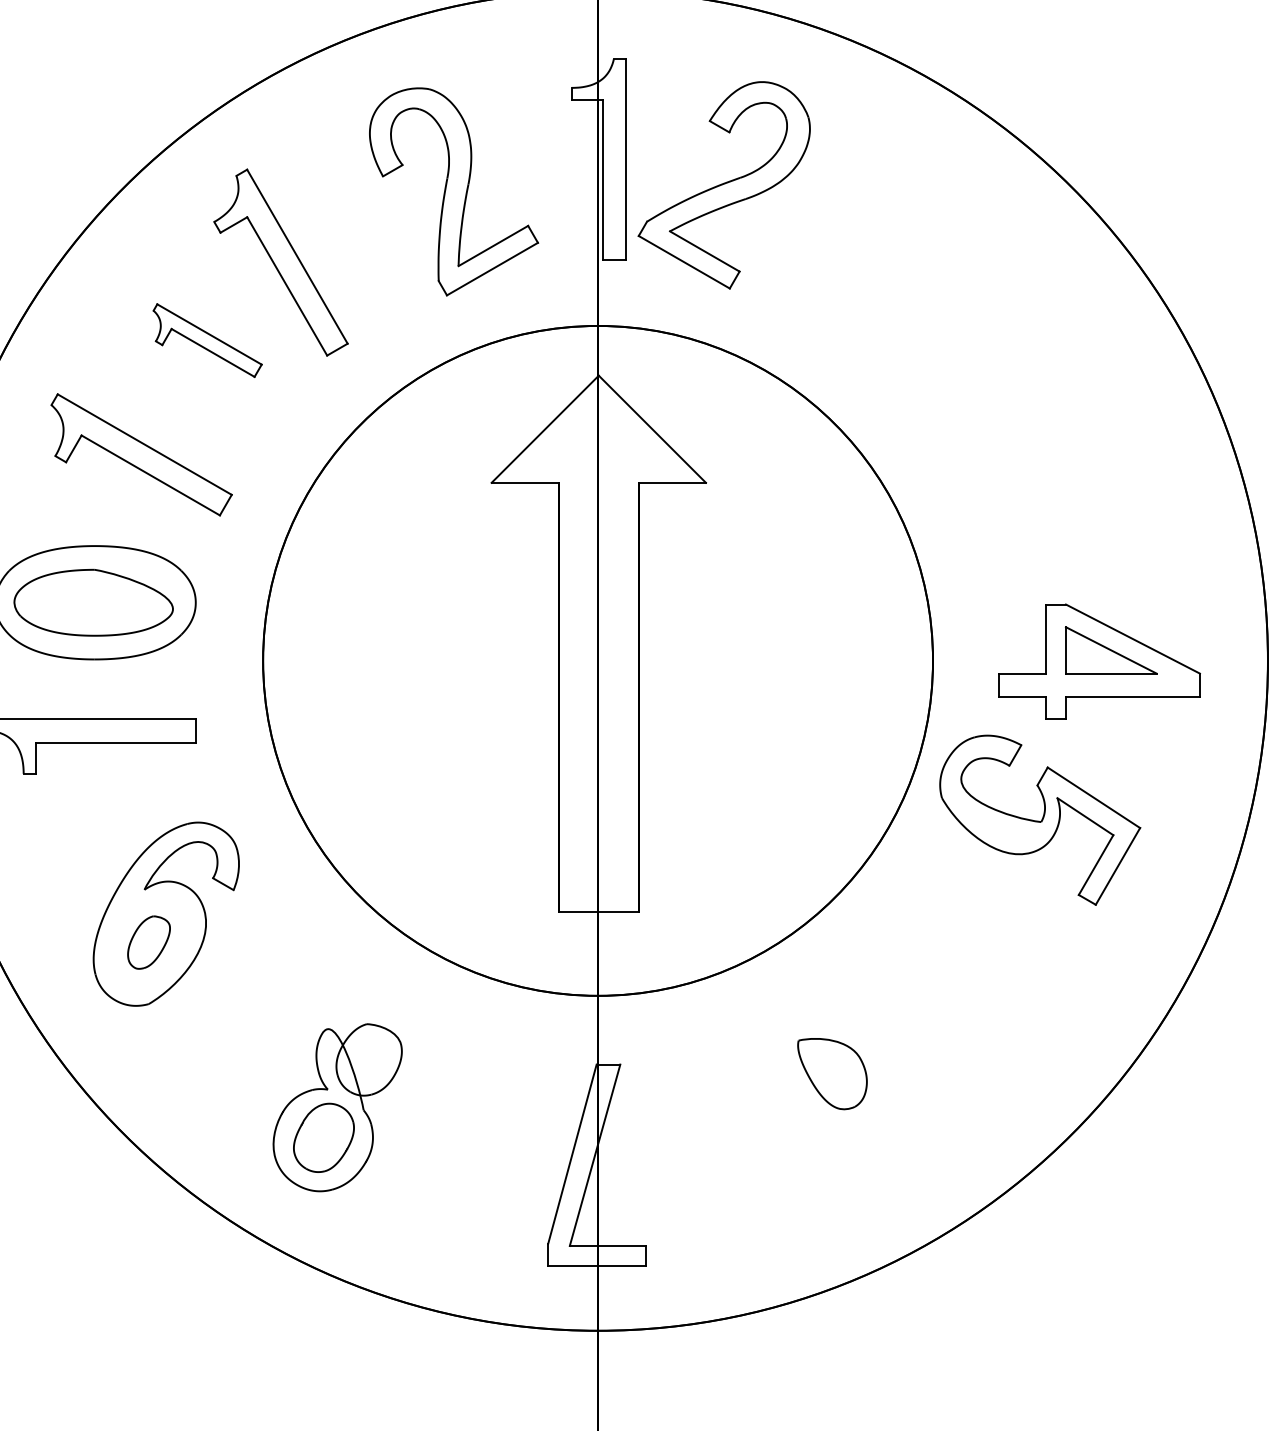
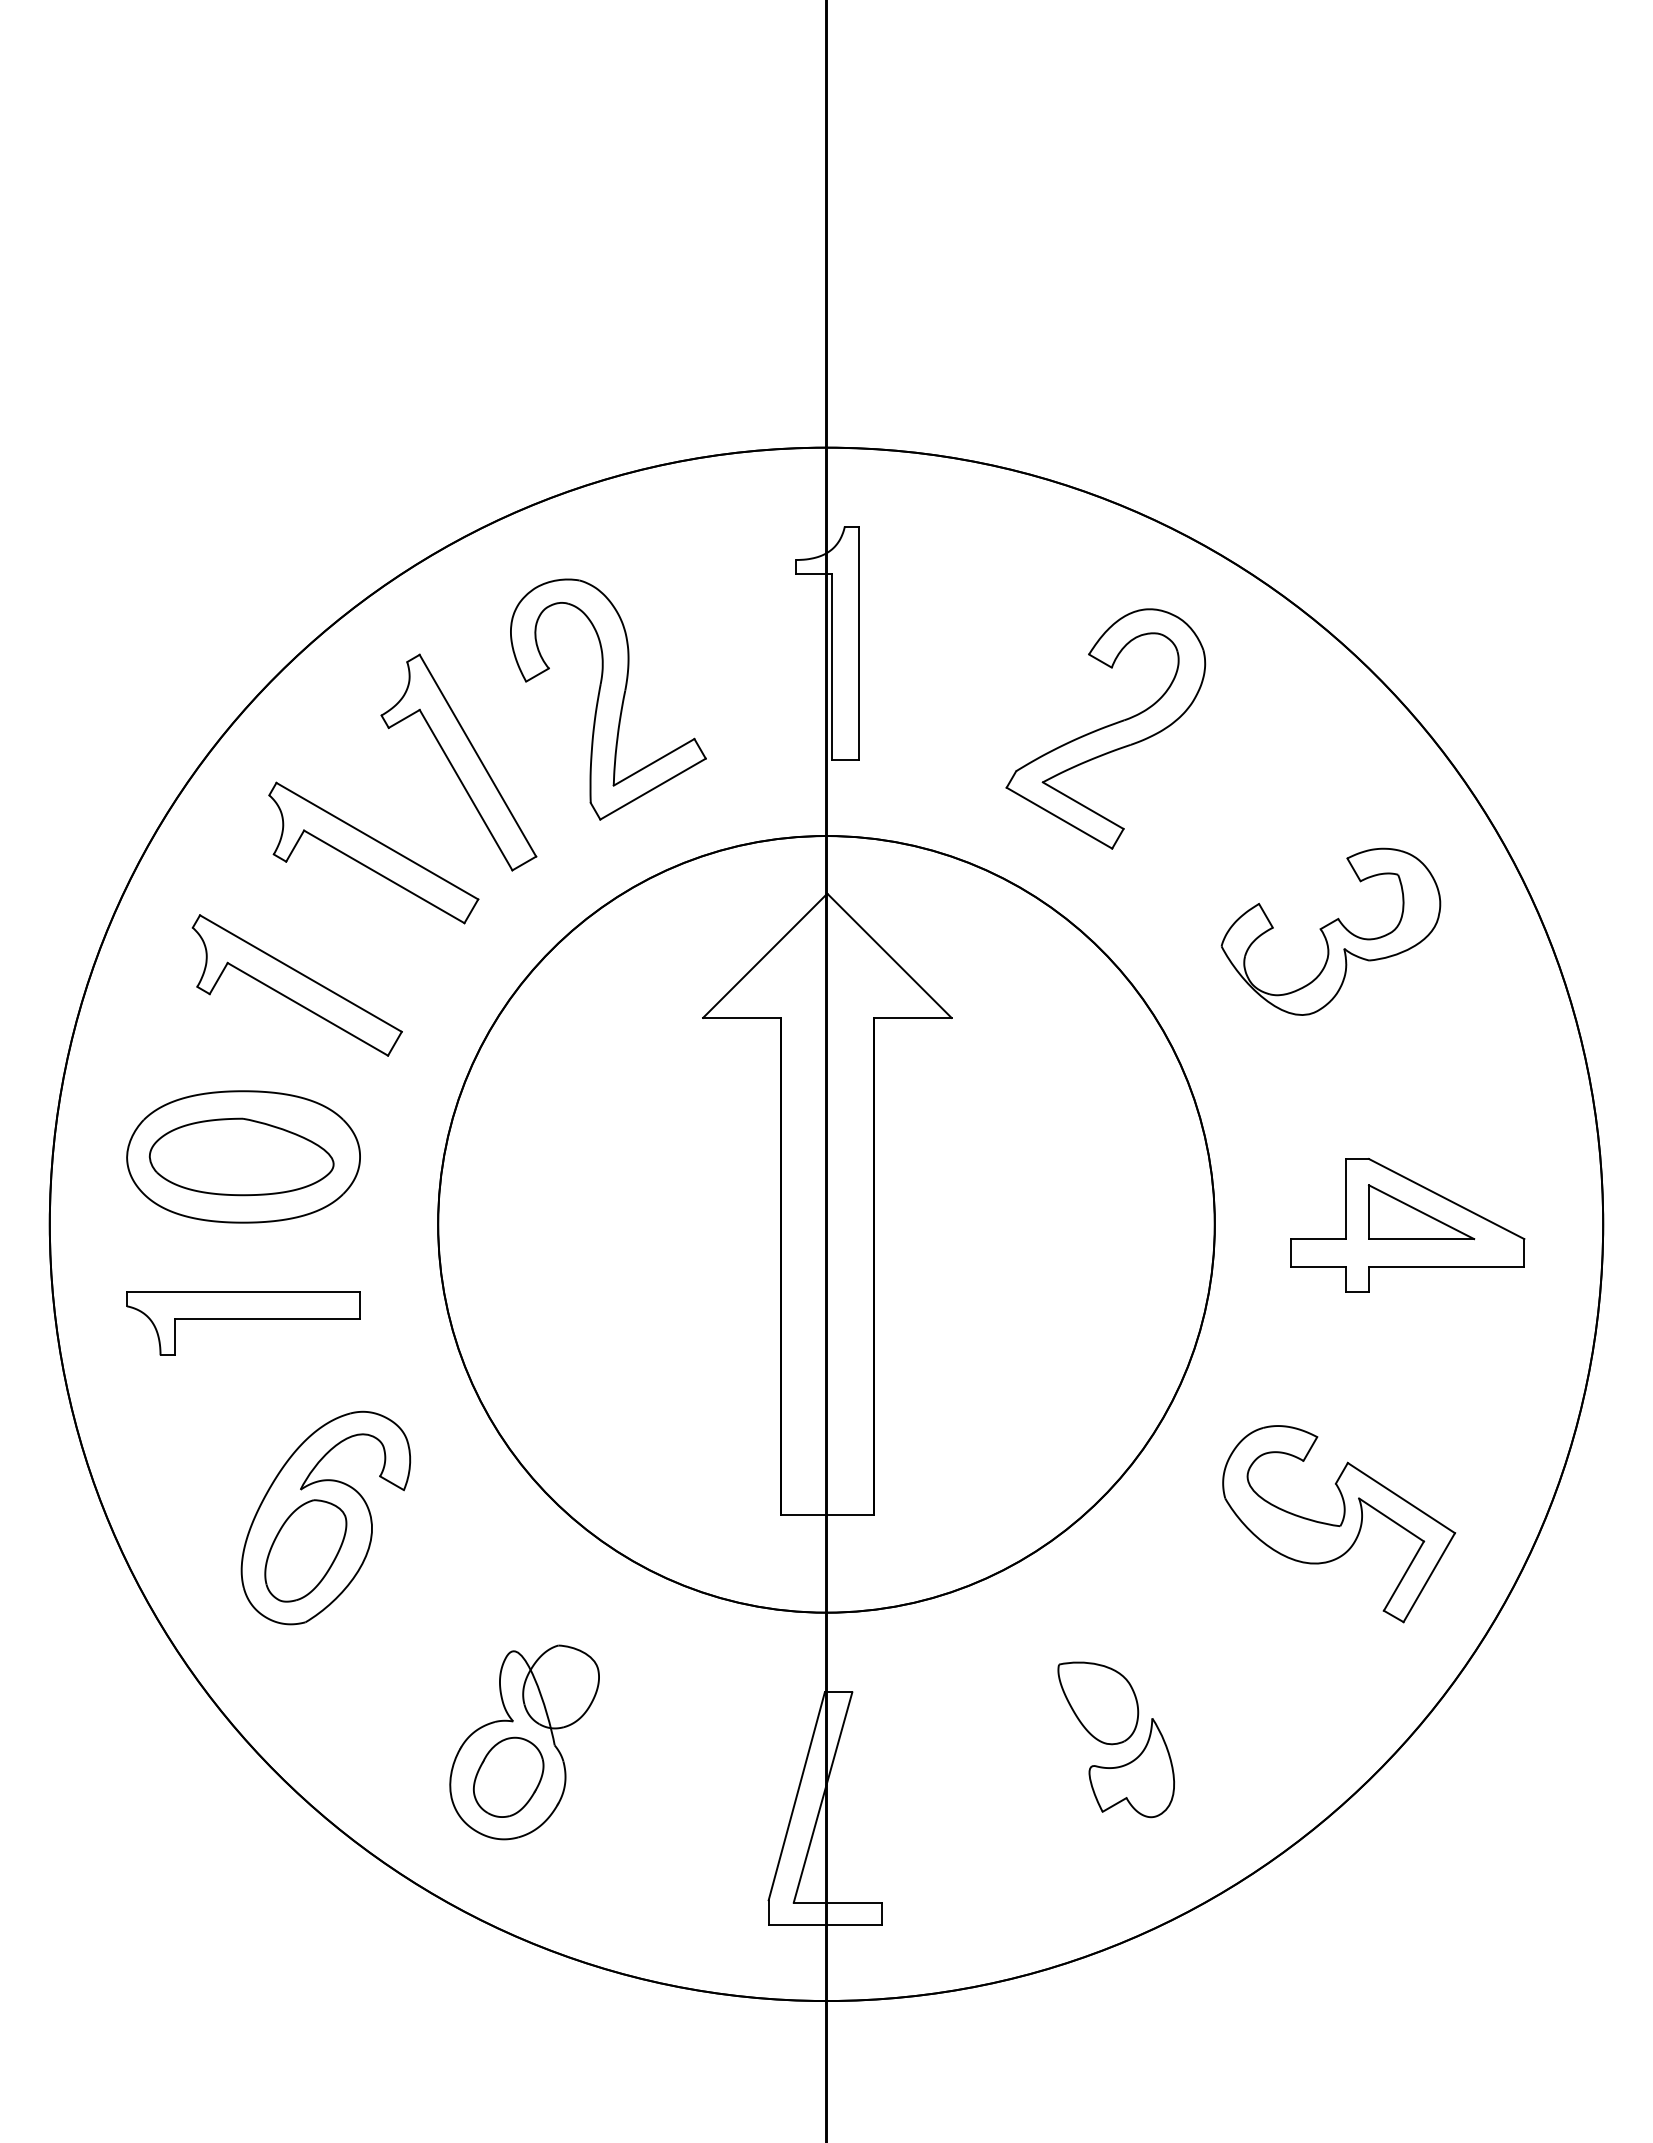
part: (723, 184) -> (1105, 728), moved
part: (454, 191) -> (608, 699), moved
part: (207, 340) -> (373, 852), size x1.67
part: (1032, 408) -> (1330, 931), added
part: (1040, 820) -> (1339, 1524), moved
part: (148, 942) -> (305, 1550), size x1.67
part: (861, 1130) -> (1131, 1768), added

